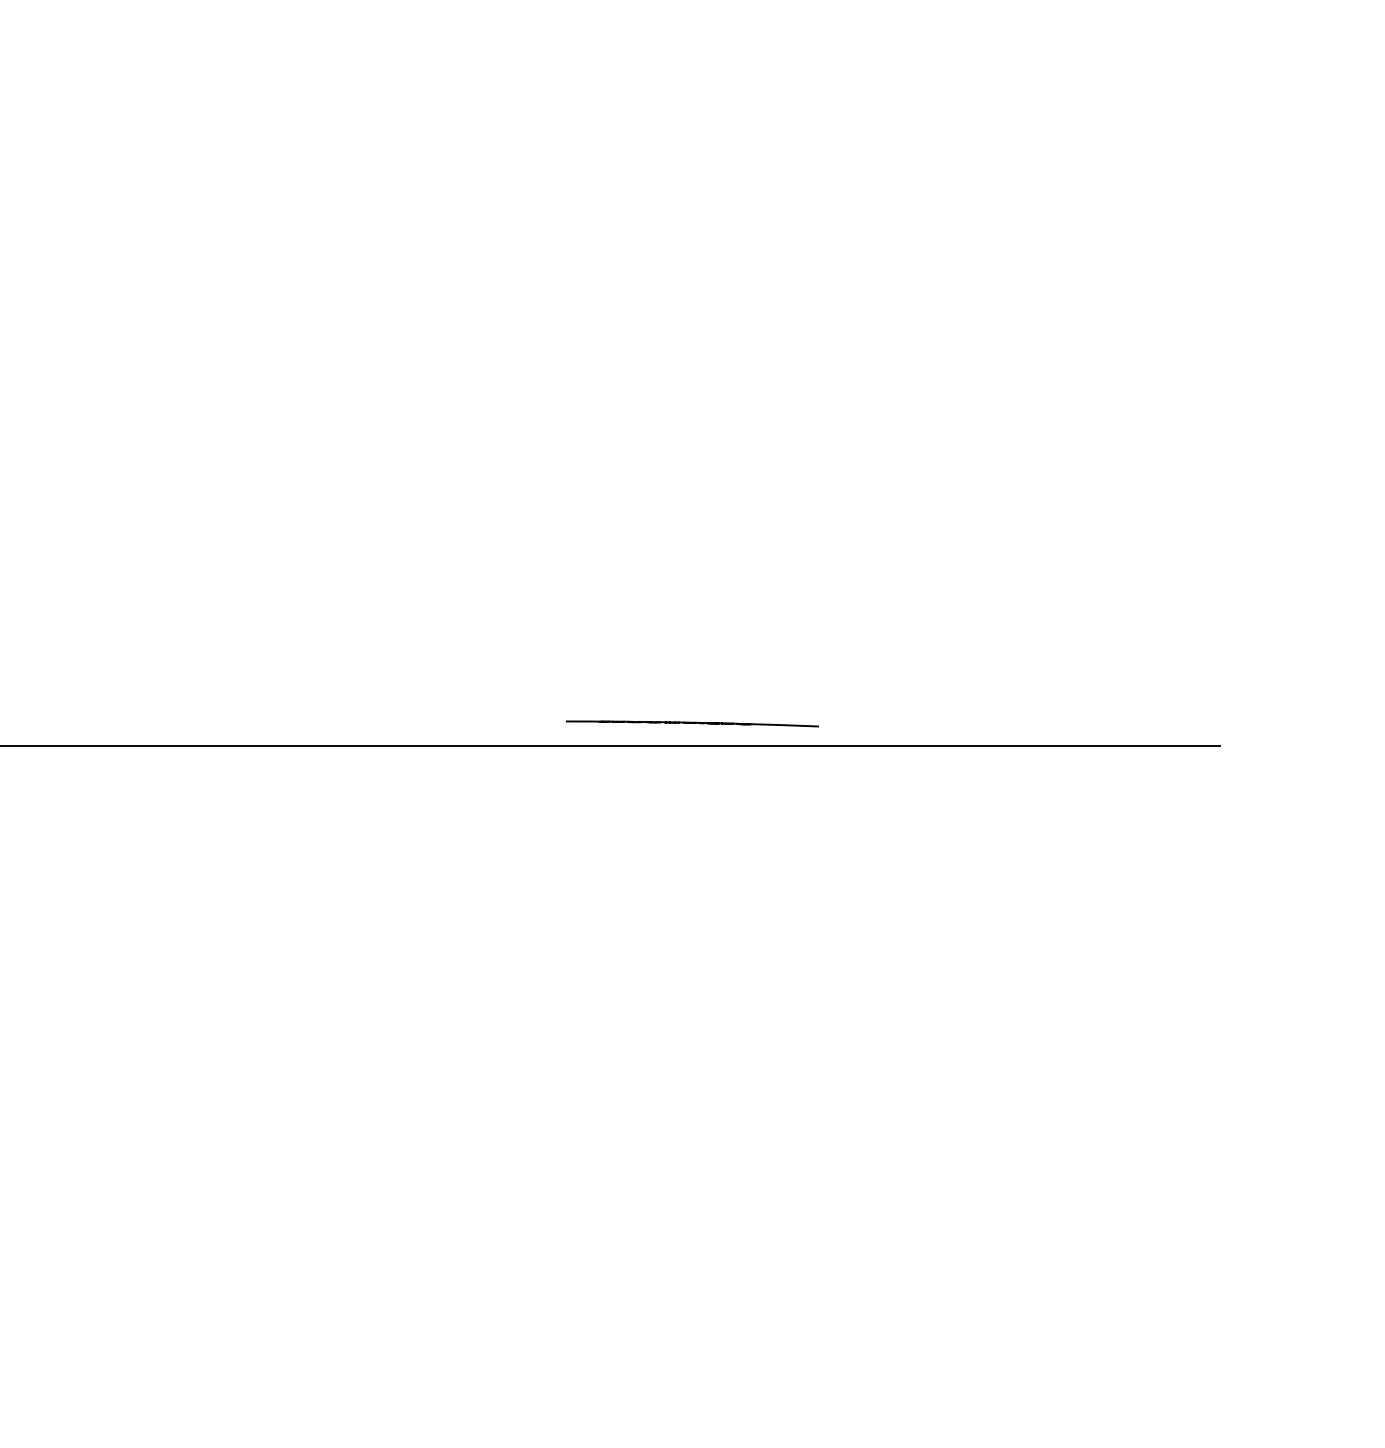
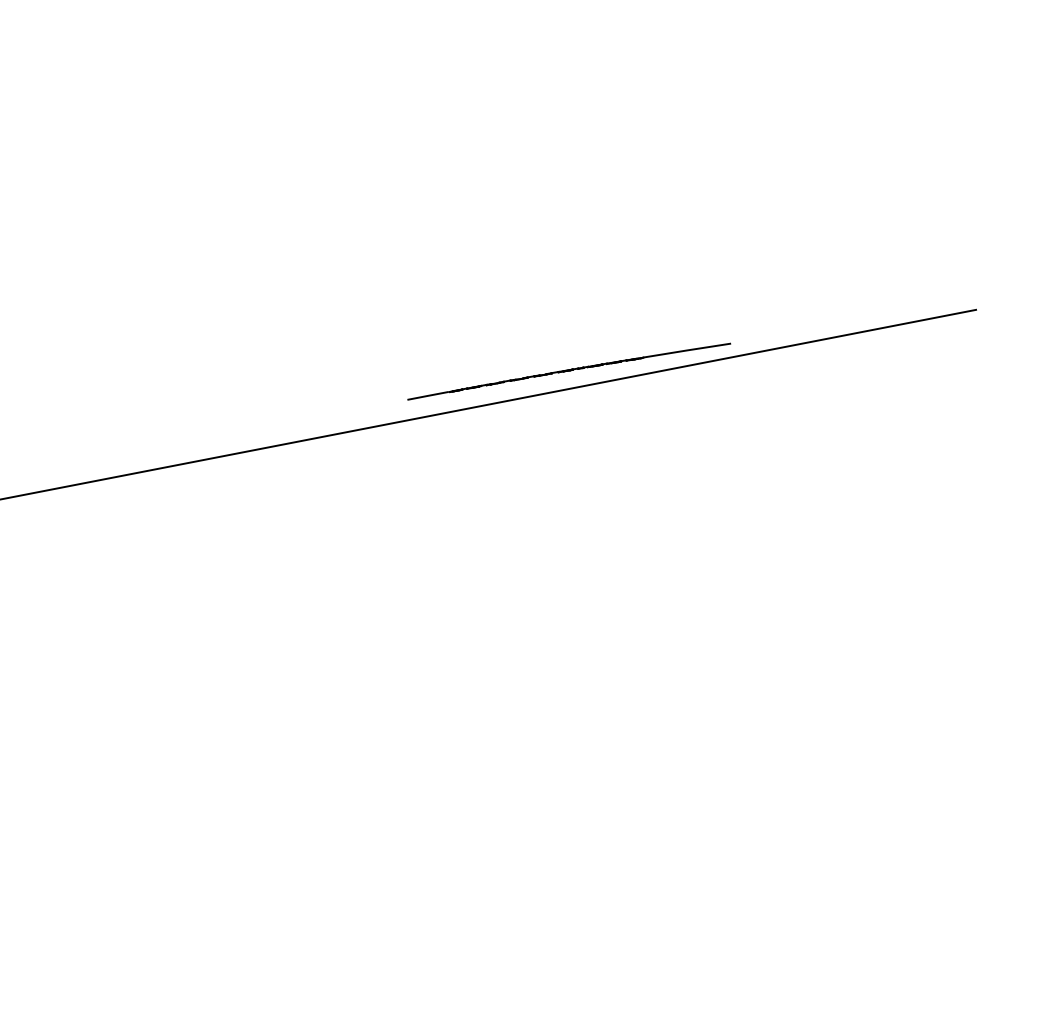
part: (692, 723) -> (569, 371), size x1.67

